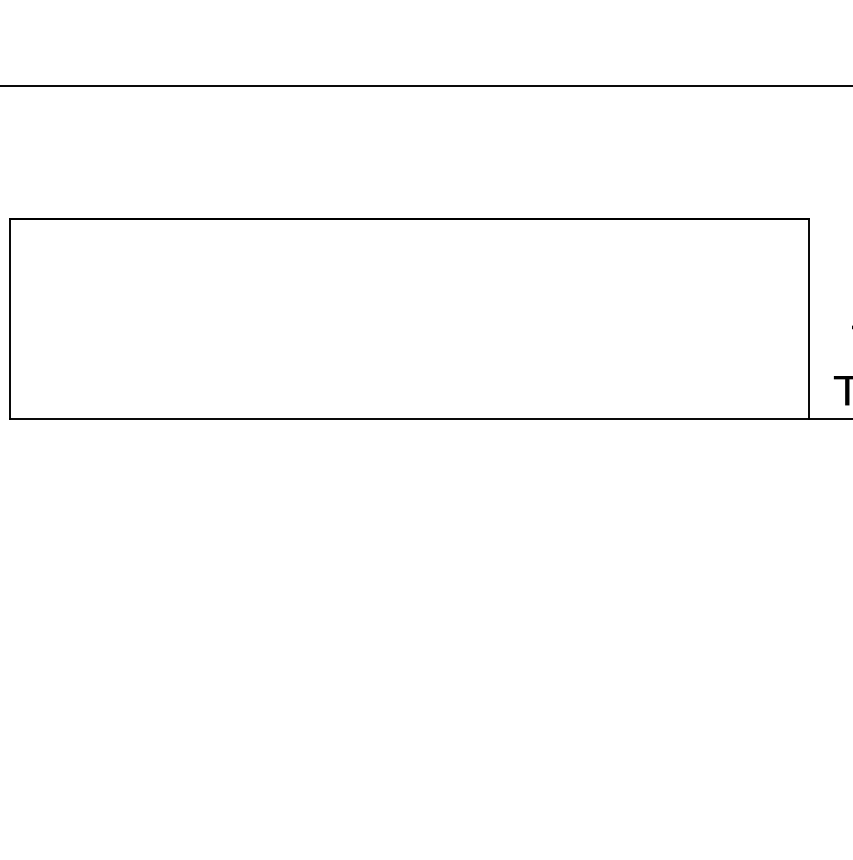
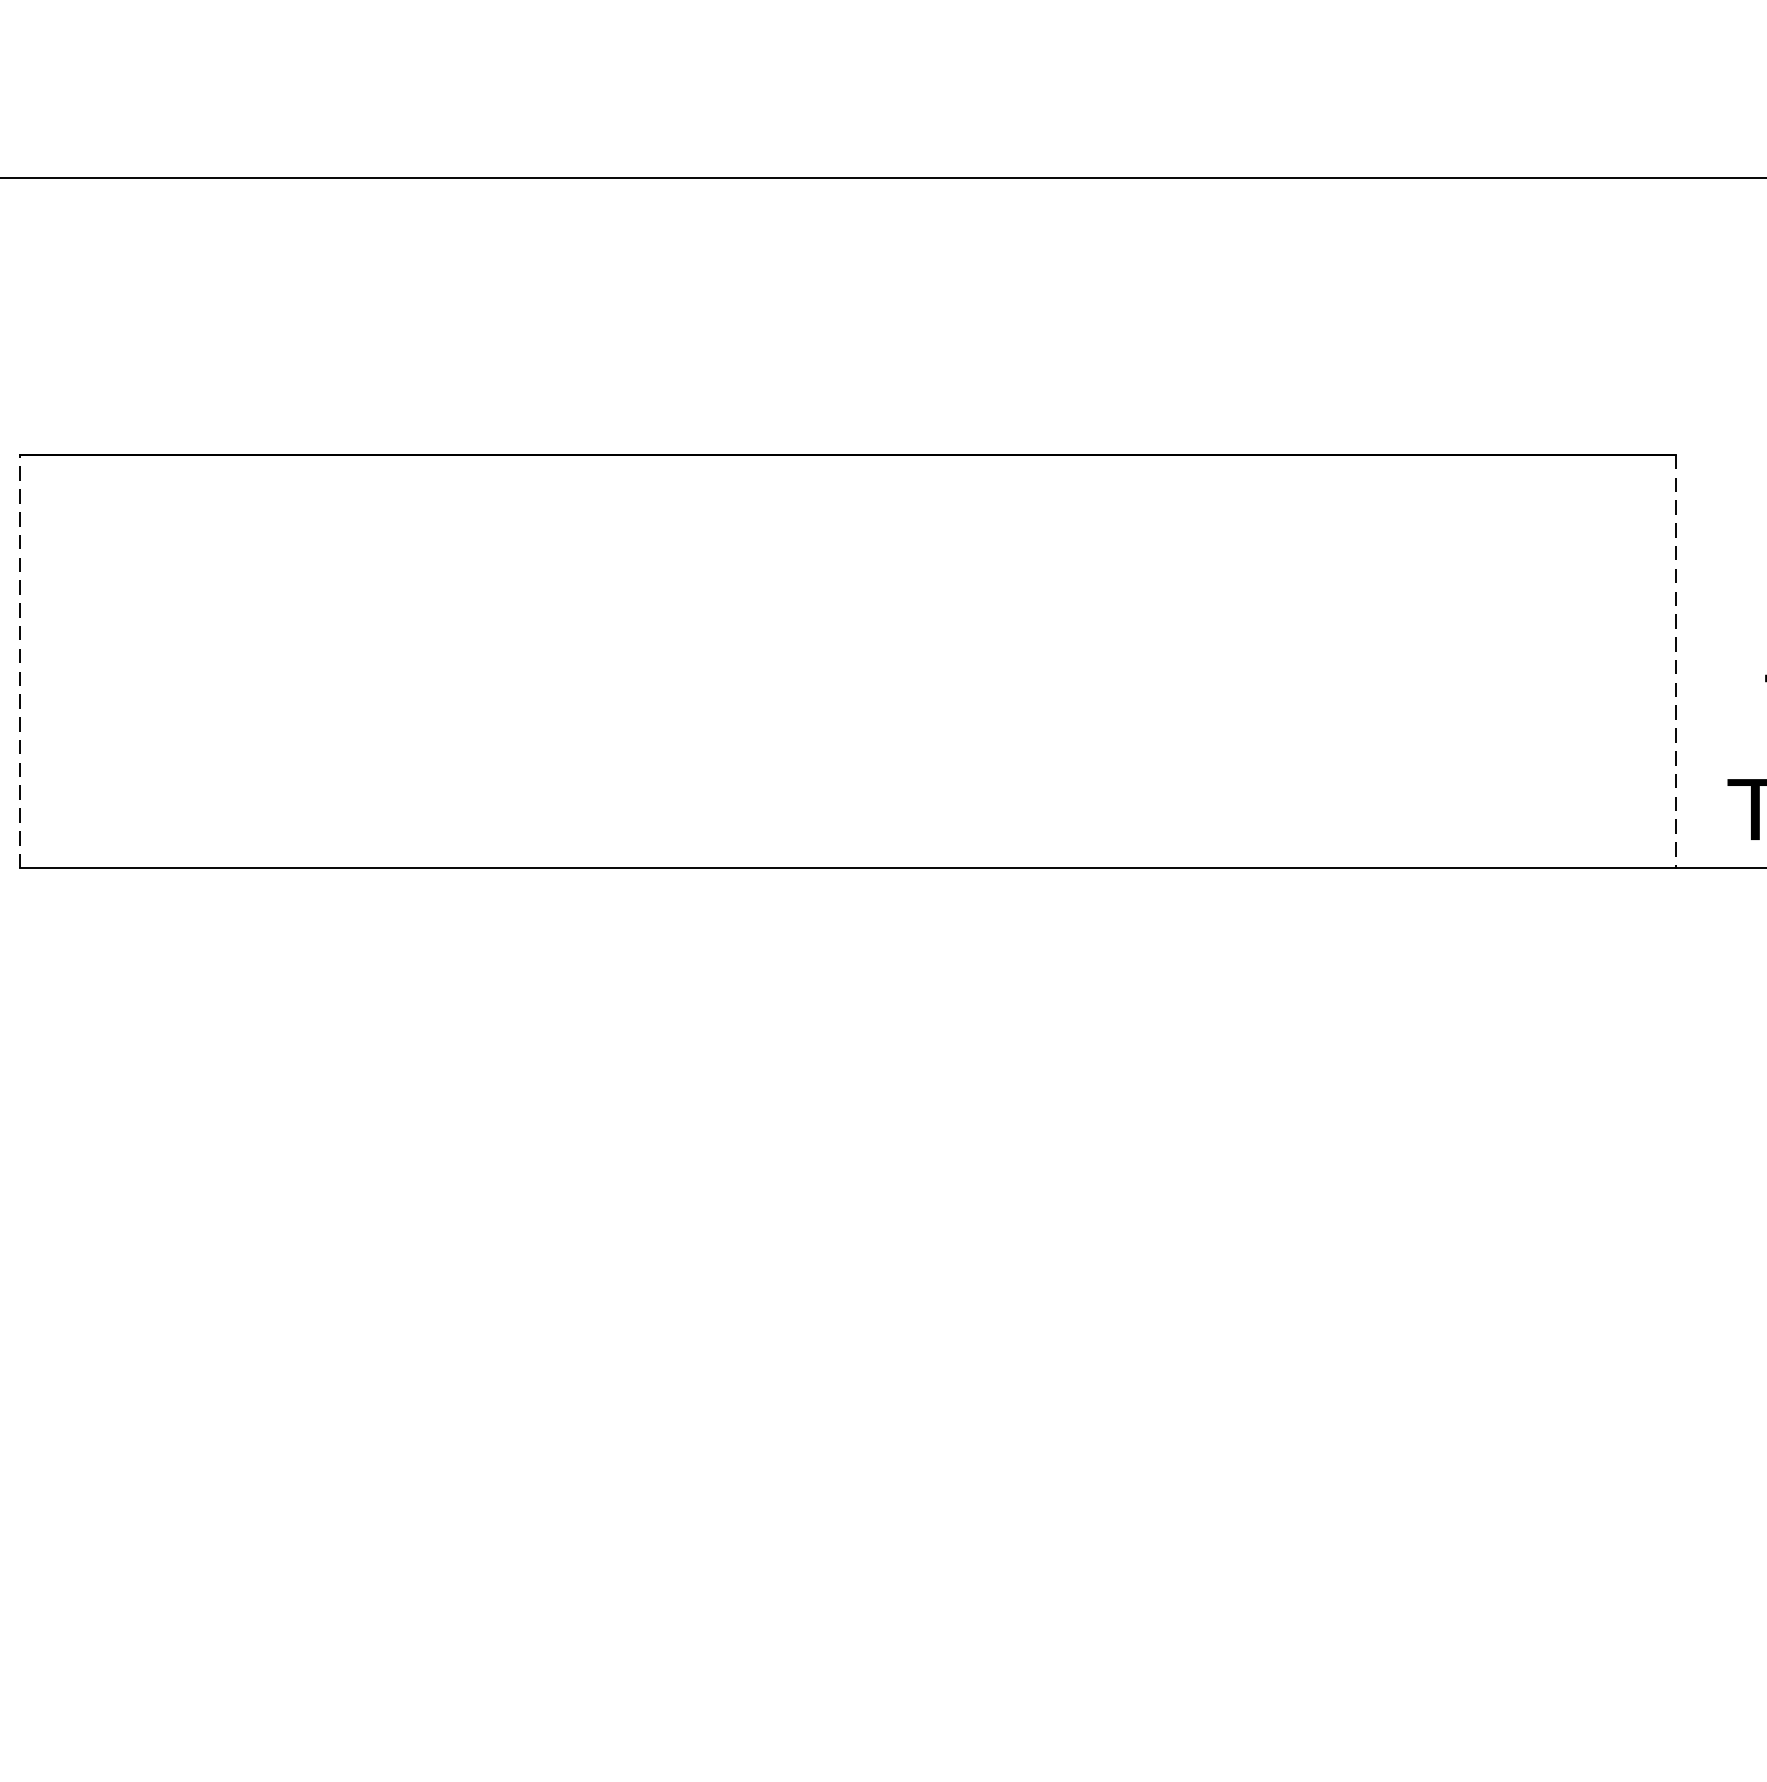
line: (9, 319) -> (19, 662), solid -> dashed
line: (808, 319) -> (1674, 662), solid -> dashed

